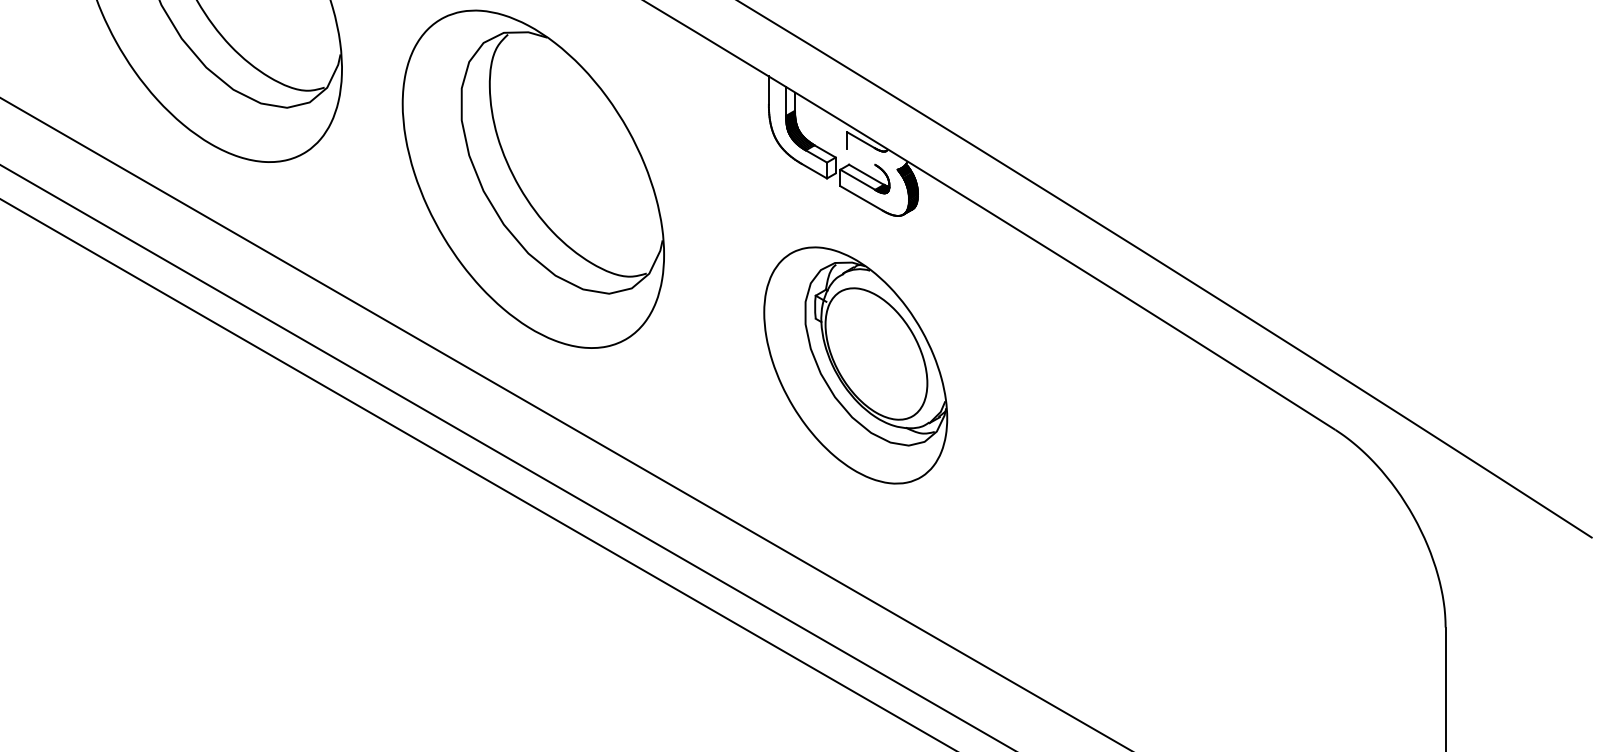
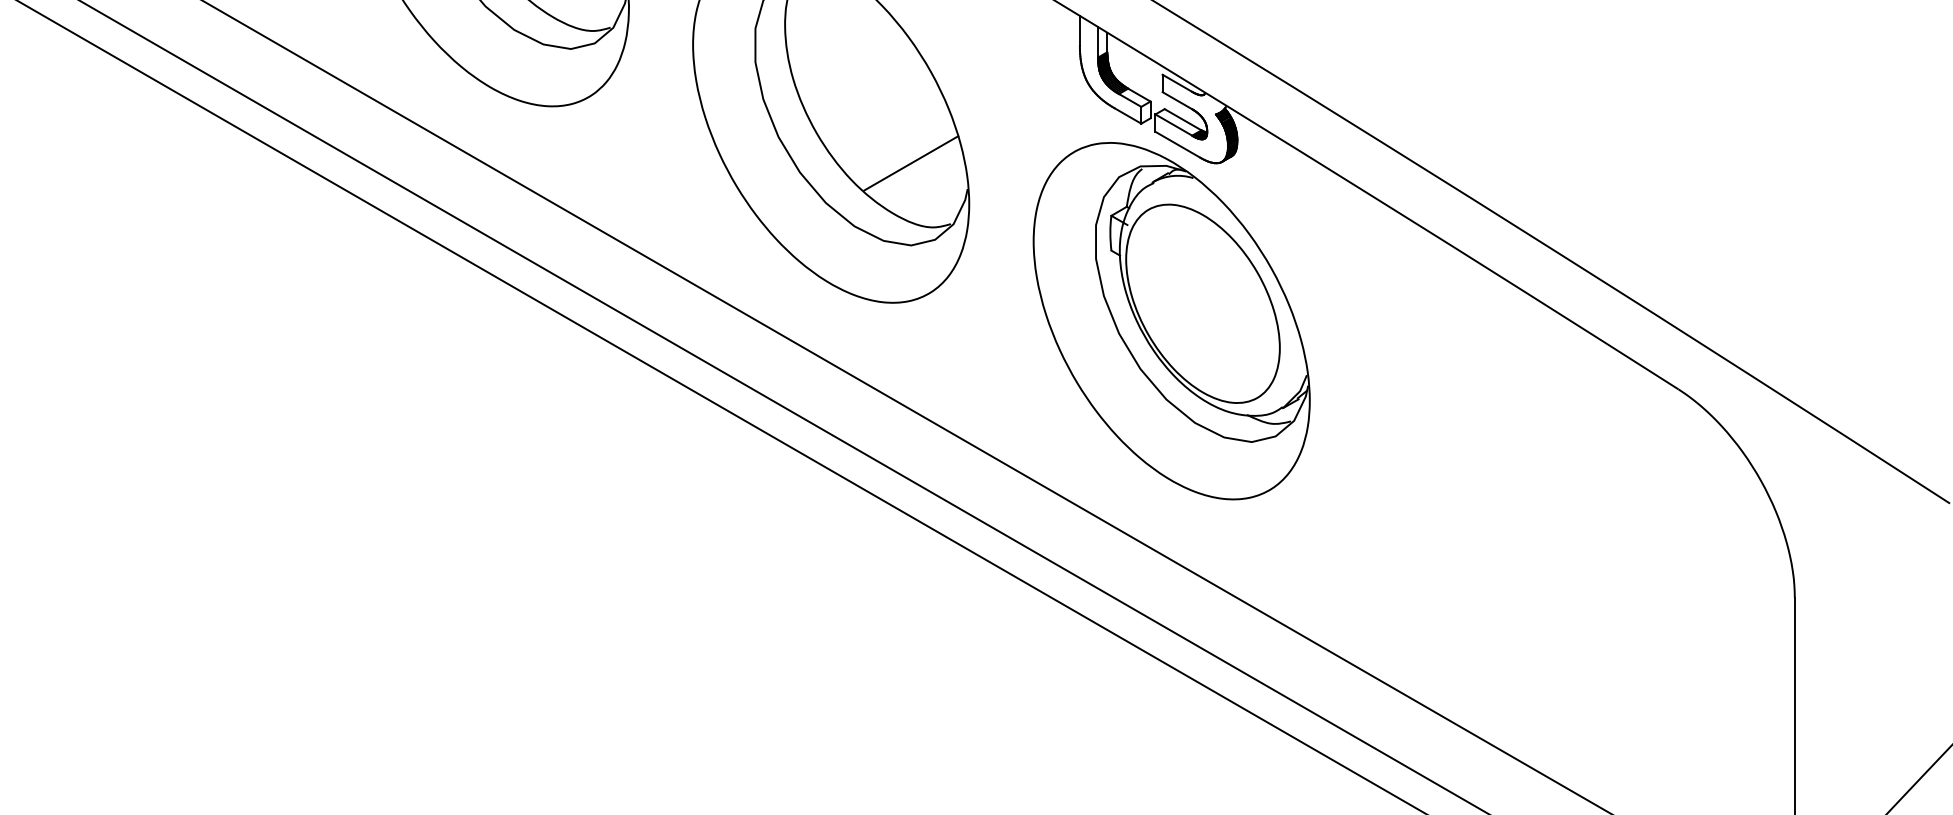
line: (861, 156) -> (1177, 100), added
line: (609, 216) -> (911, 163), added
part: (855, 365) -> (1171, 321), size x1.43

